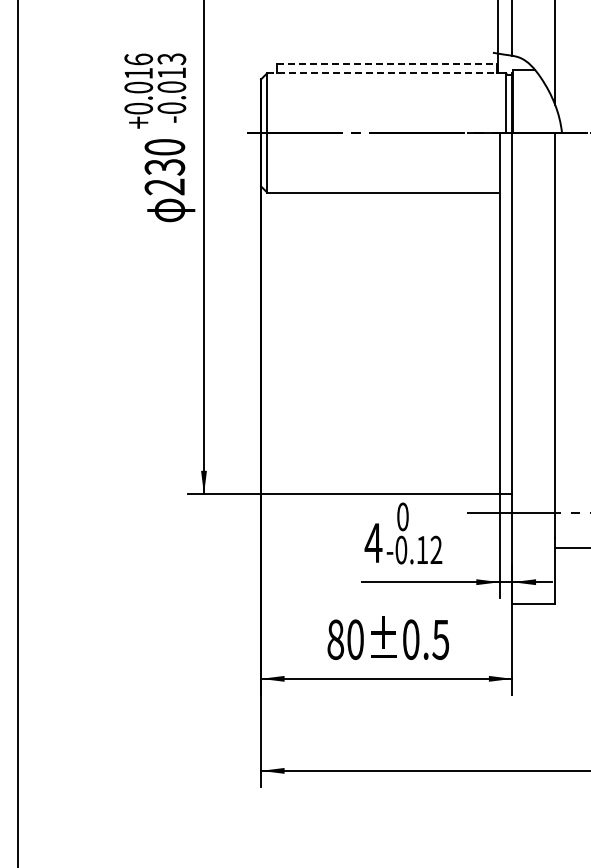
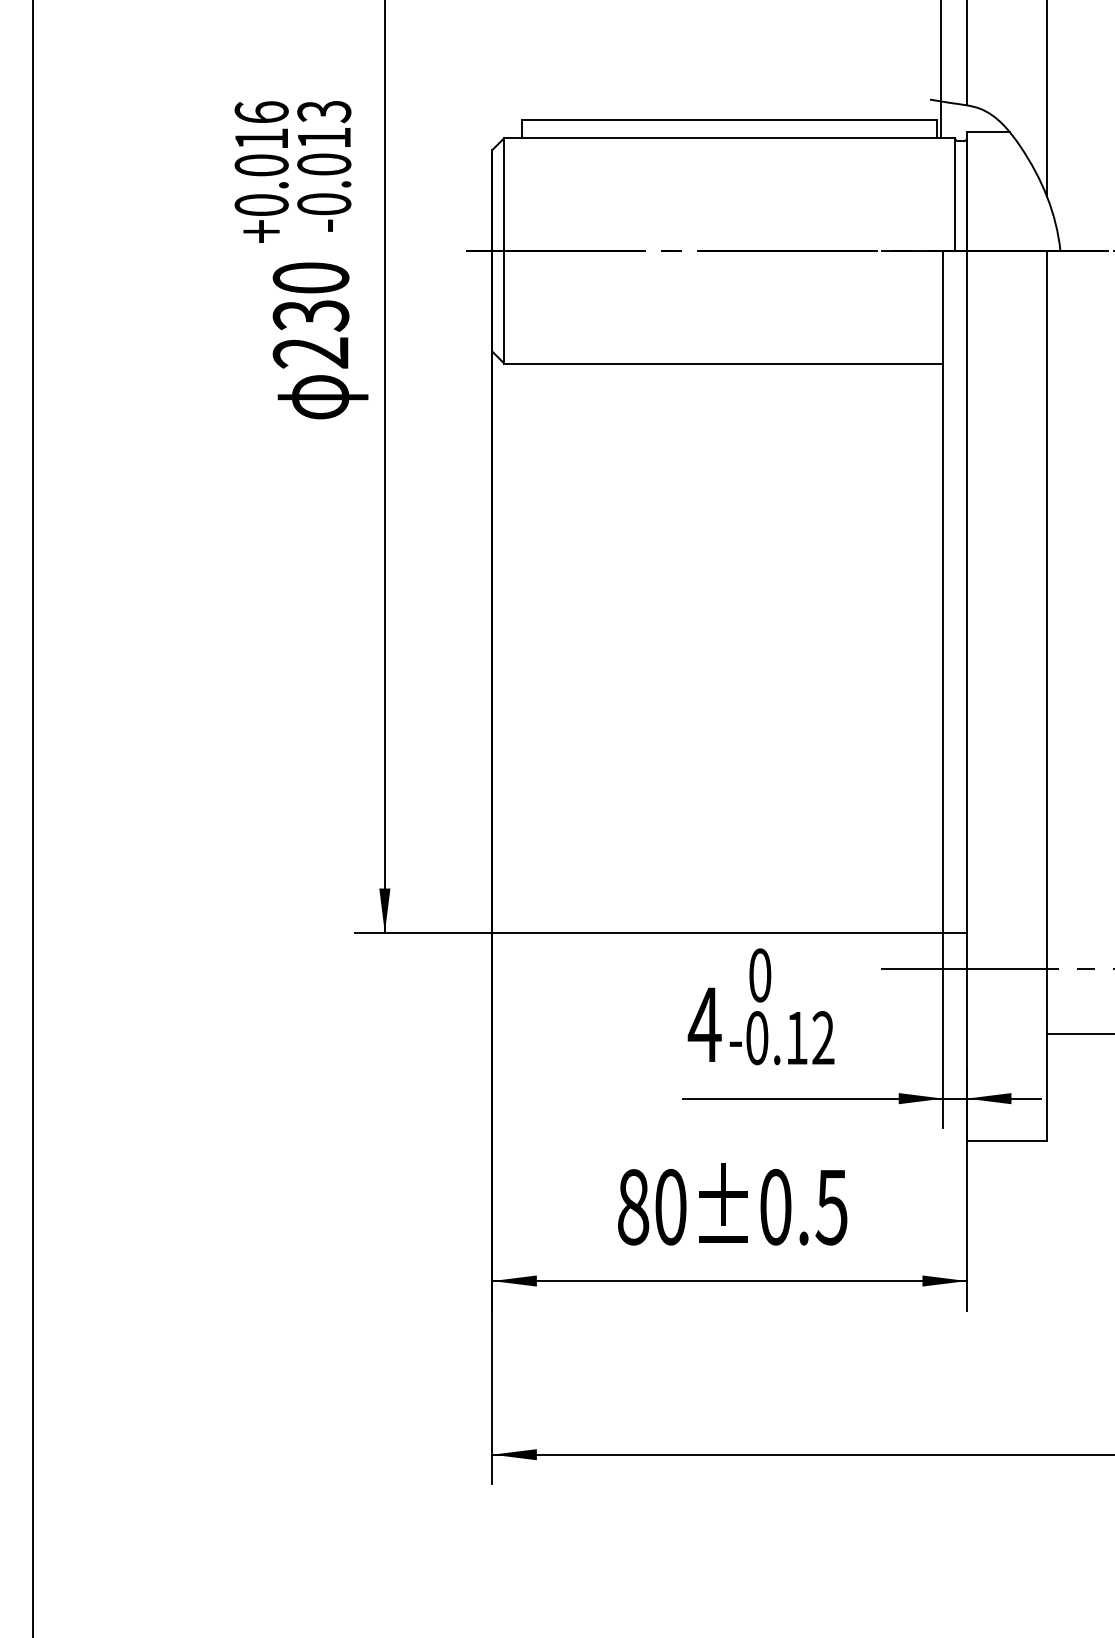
line: (387, 63) -> (731, 119), dashed -> solid
line: (382, 73) -> (721, 138), dashed -> solid

